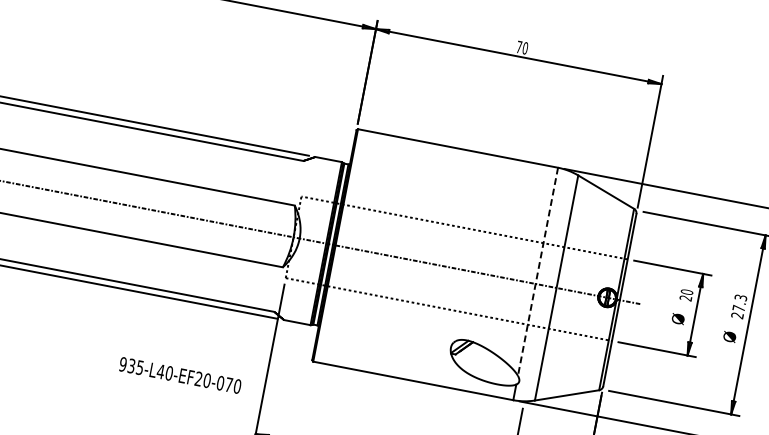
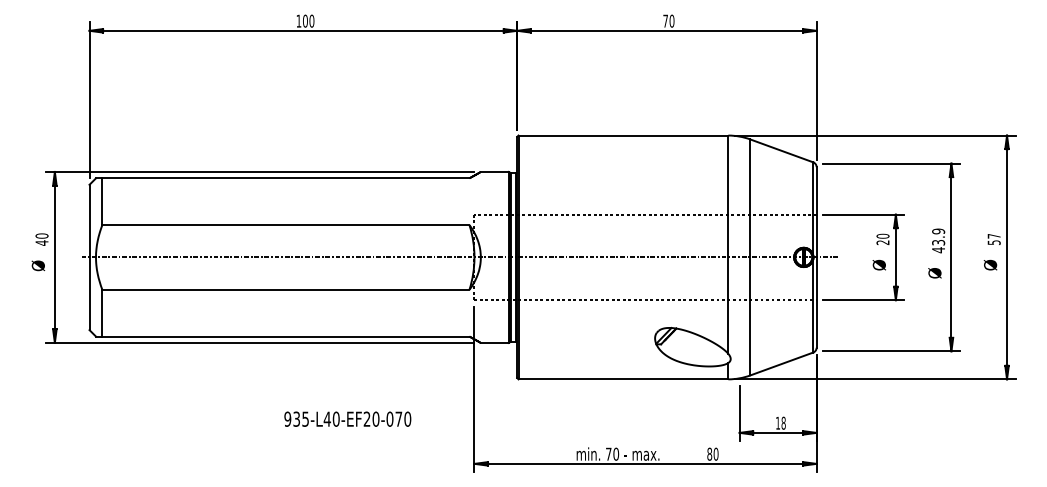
line: (538, 272) -> (728, 245), dashed -> solid
text: (739, 306) -> (938, 240), 27.3 -> 43.9
text: (180, 374) -> (347, 418), moved

